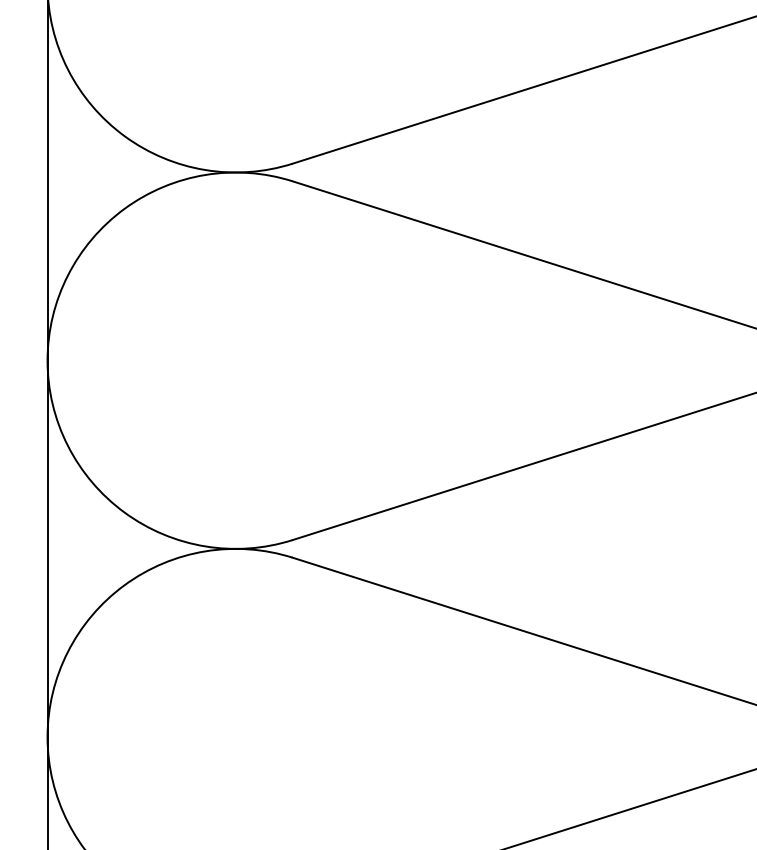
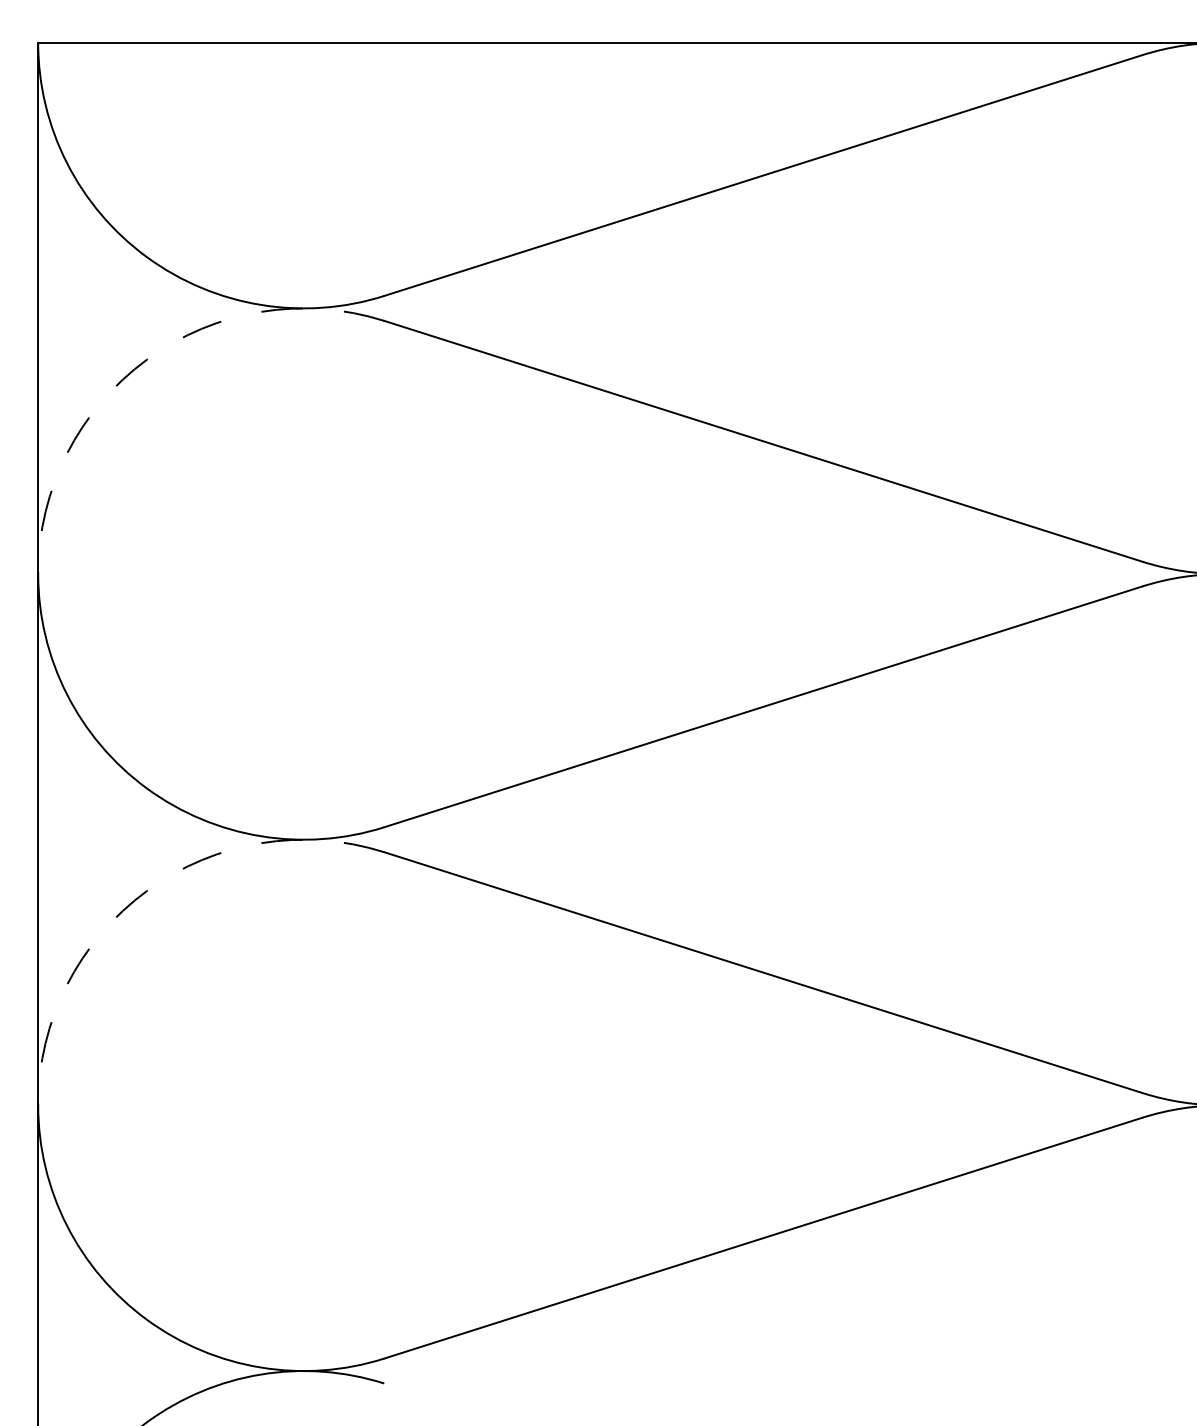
arc: (124, 208) -> (147, 359), solid -> dashed
arc: (124, 584) -> (147, 890), solid -> dashed

